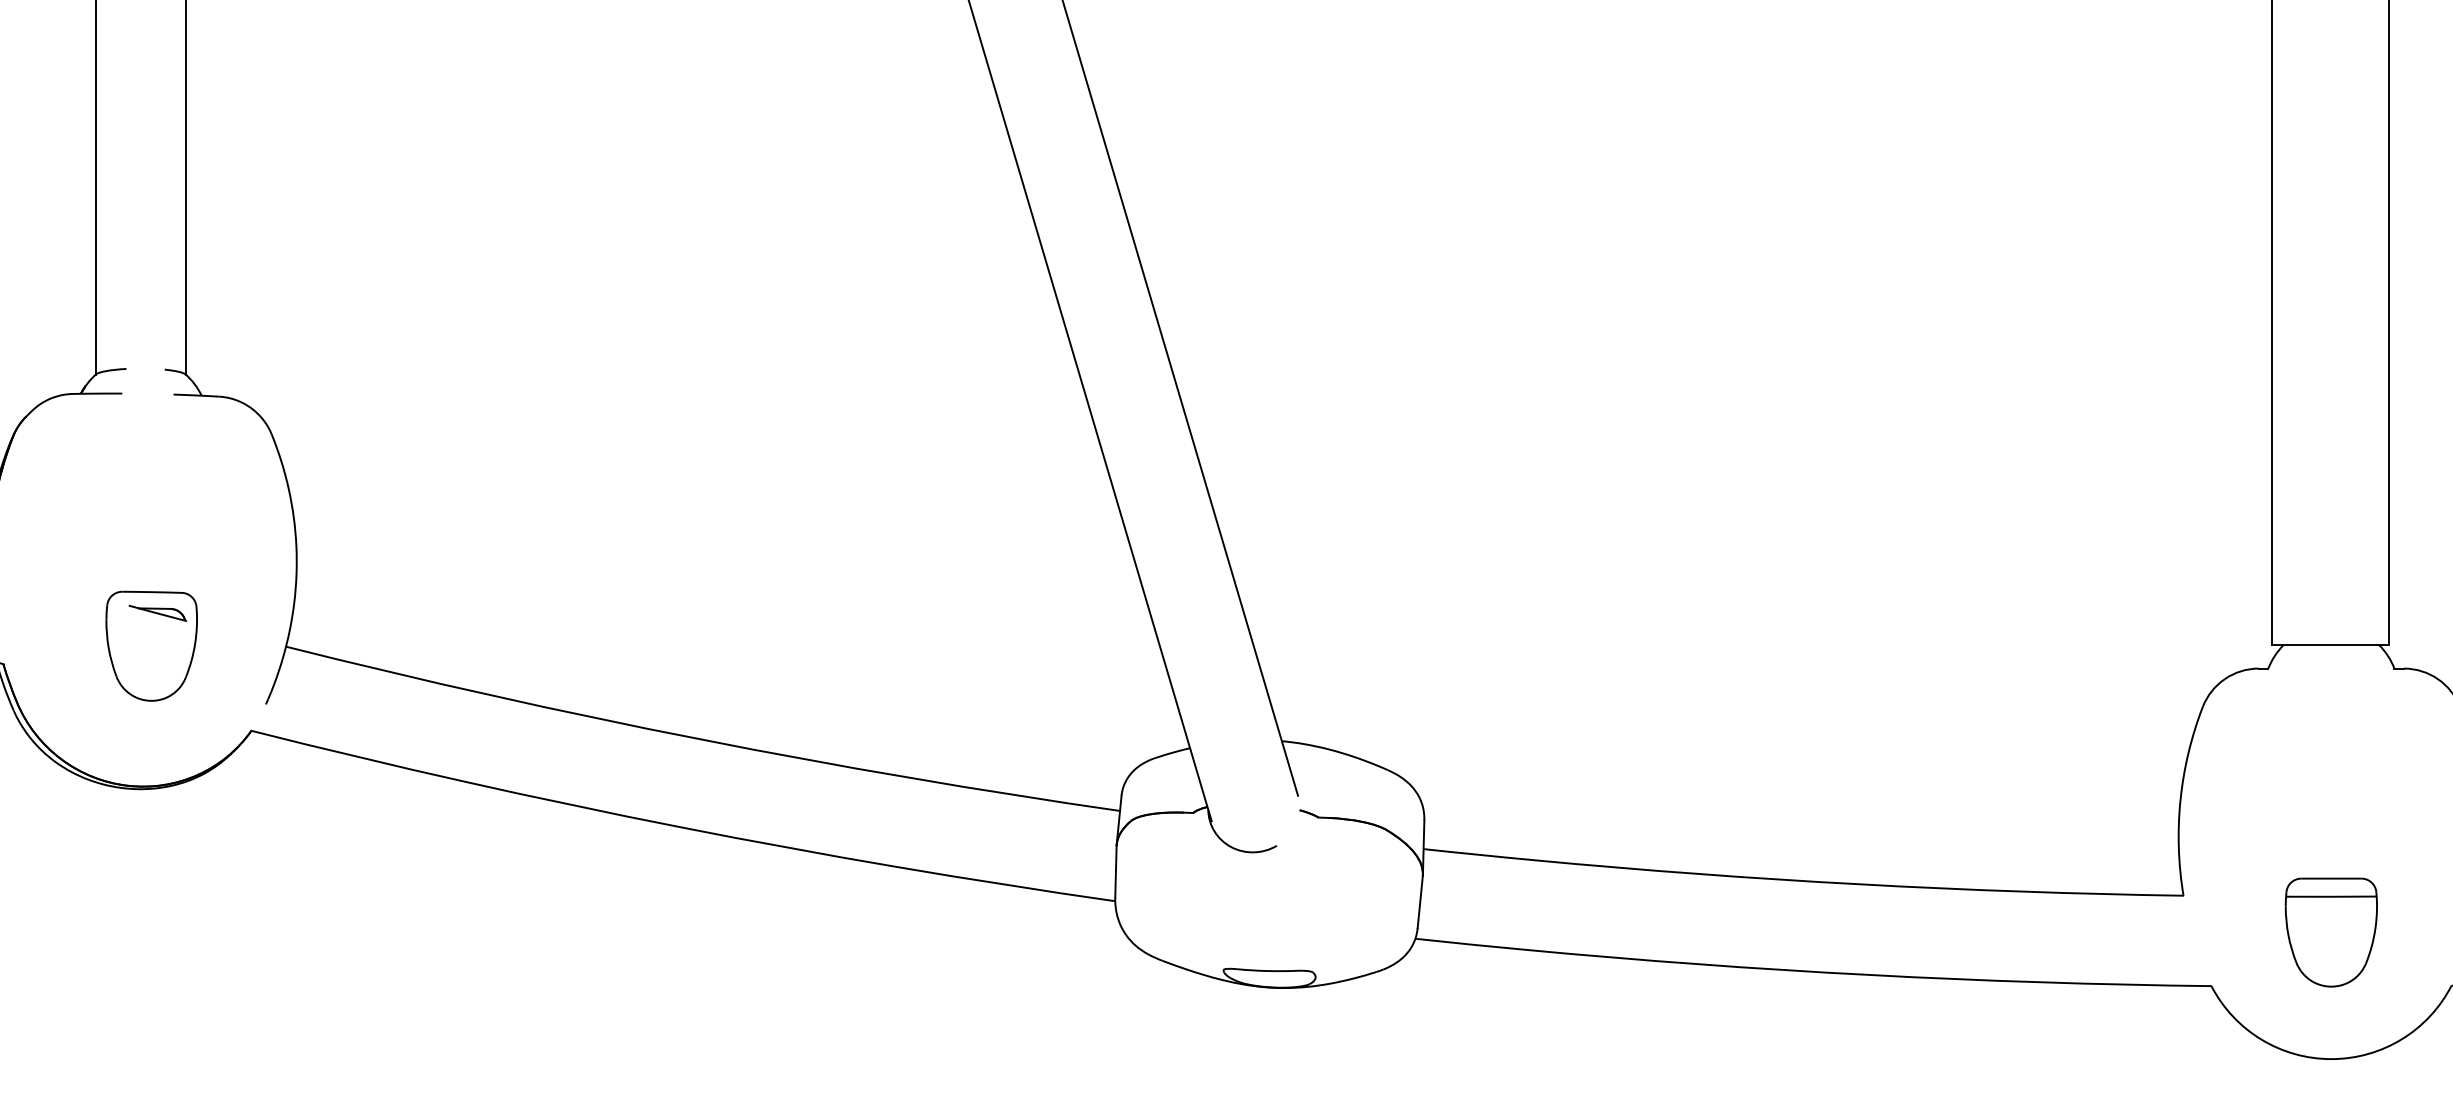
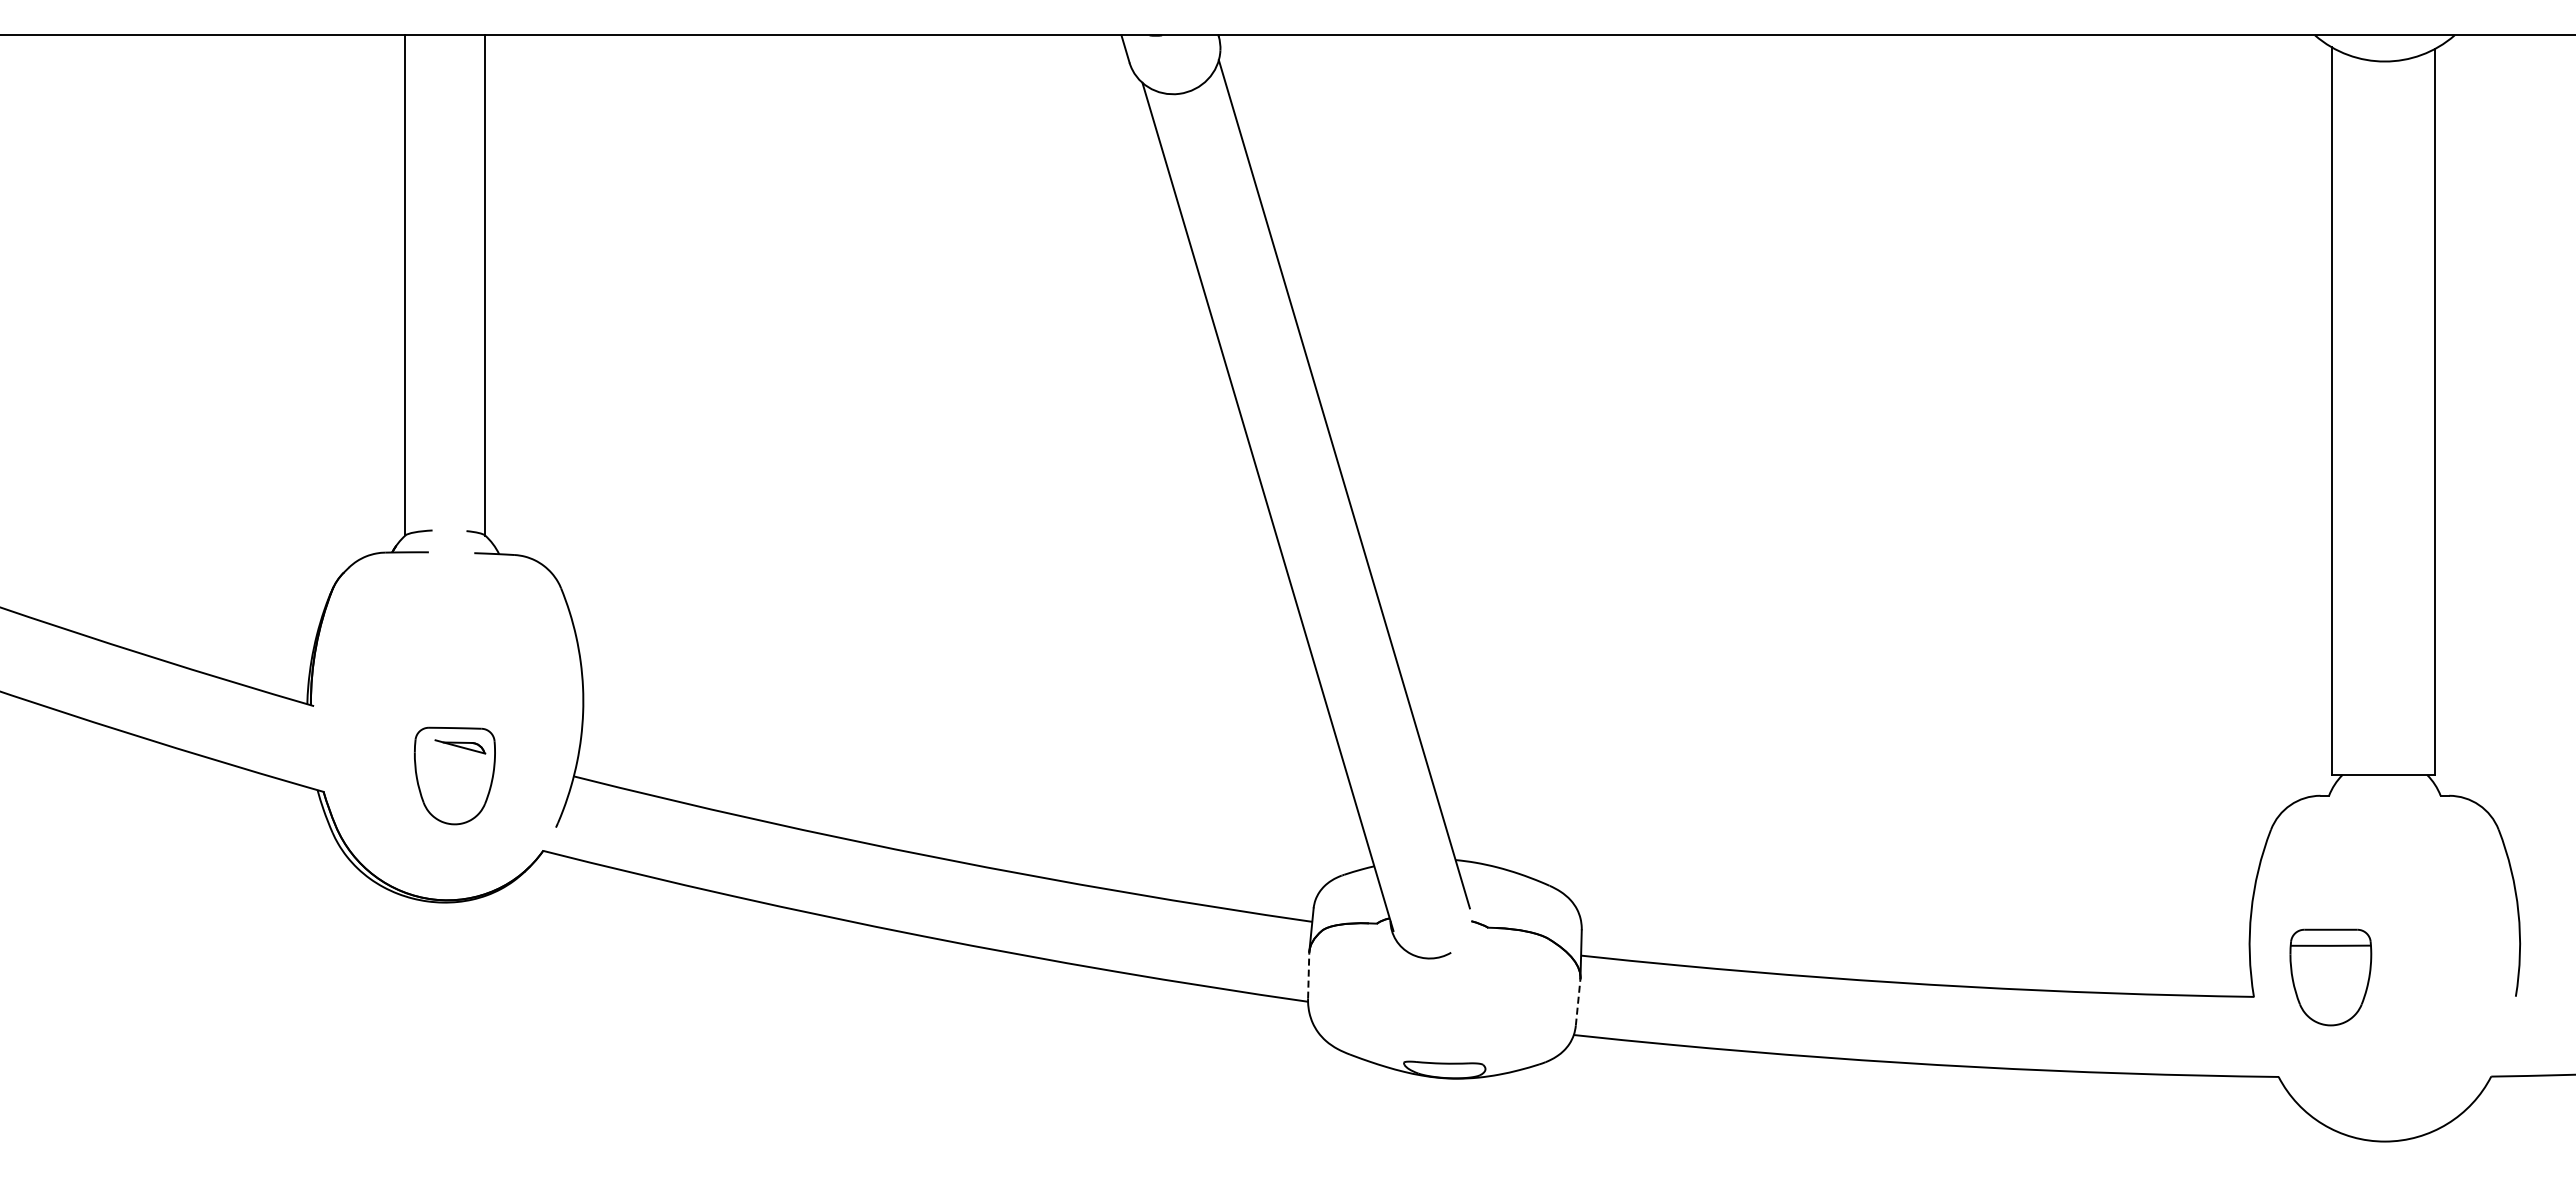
line: (1115, 871) -> (1308, 975), solid -> dashed
line: (1420, 902) -> (1578, 1002), solid -> dashed
part: (2330, 932) -> (2330, 977), moved

